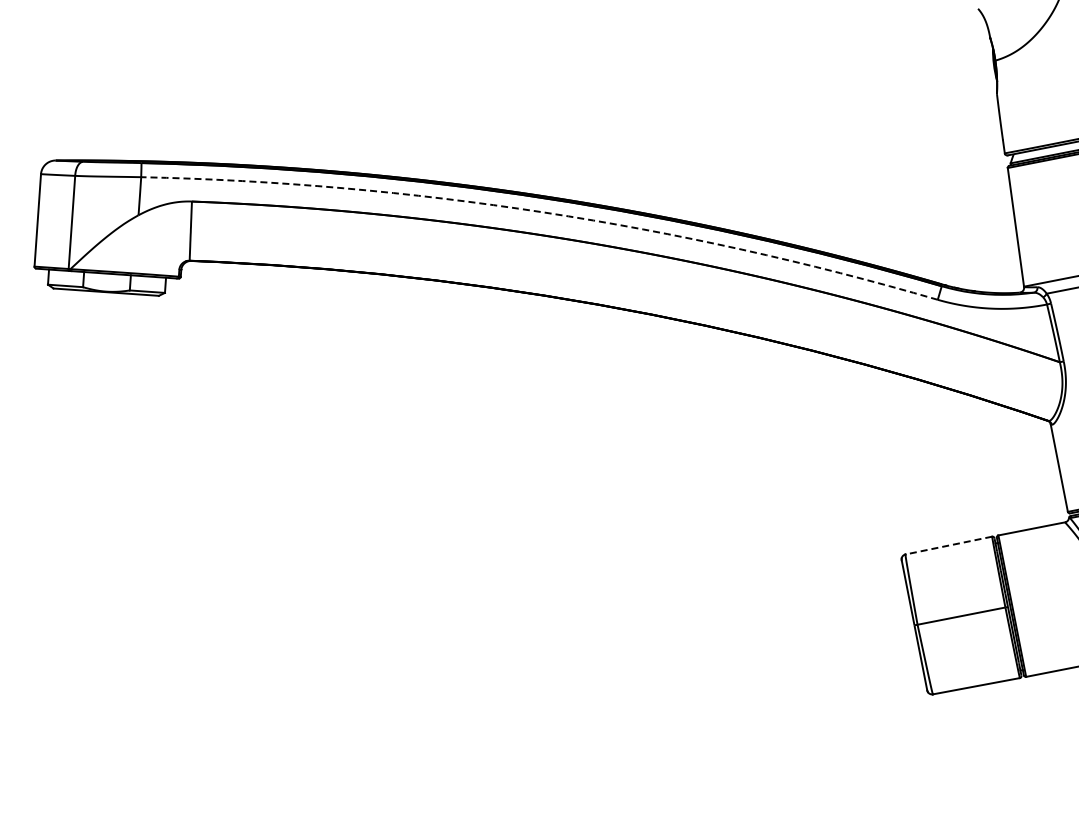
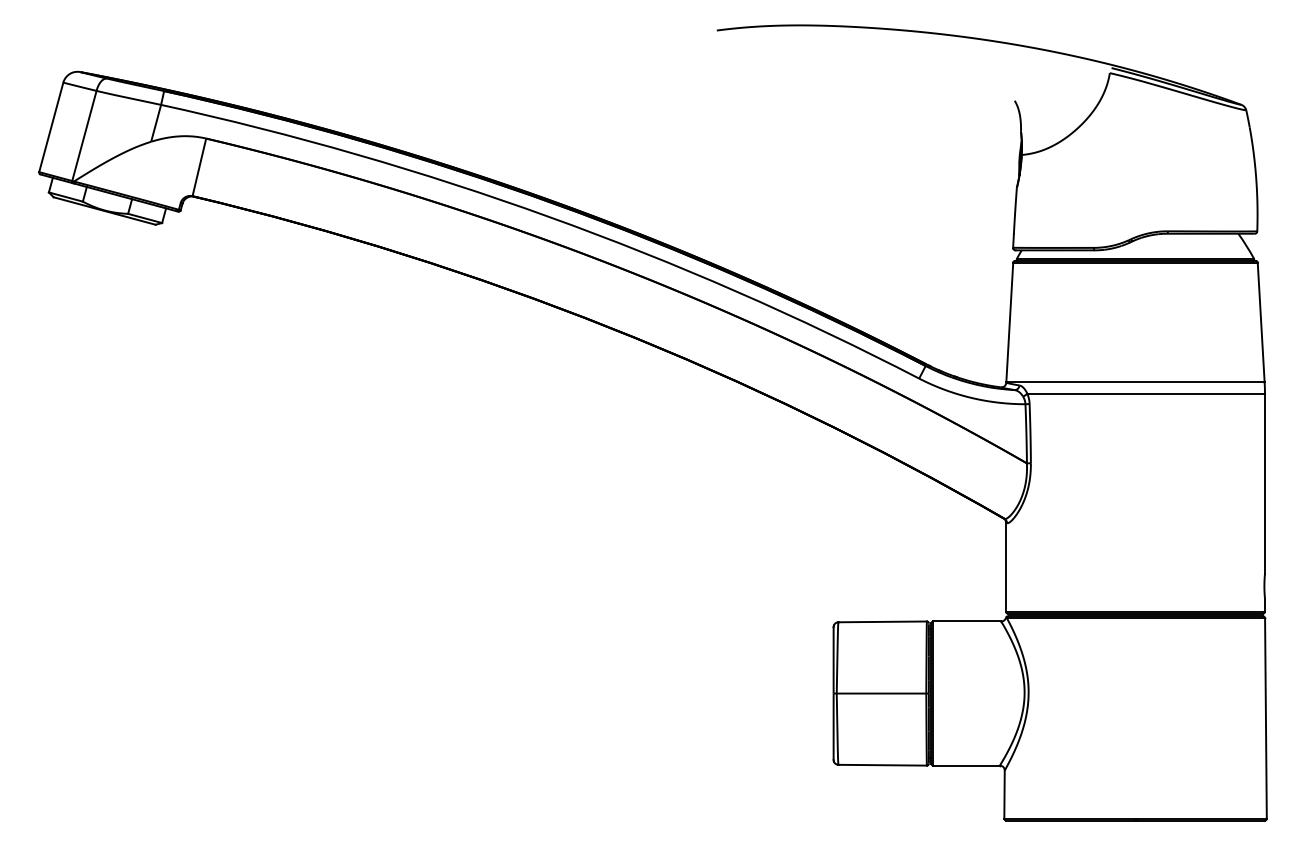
arc: (543, 211) -> (549, 216), dashed -> solid
line: (948, 545) -> (882, 621), dashed -> solid

